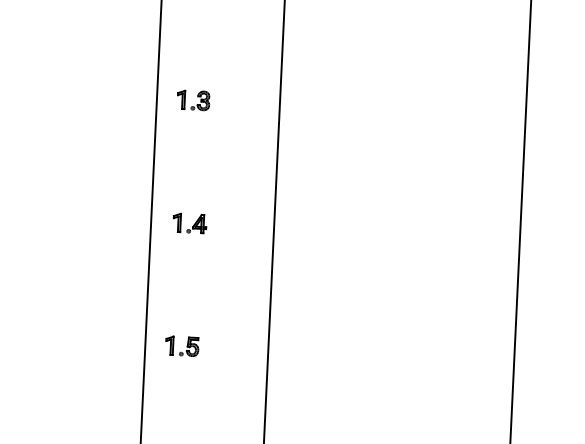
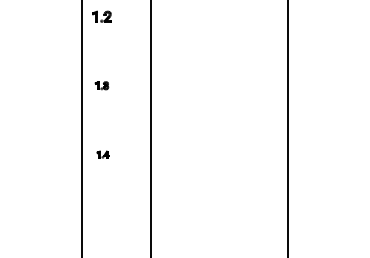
part: (192, 99) -> (101, 85), size x0.7
part: (188, 222) -> (102, 154), size x0.6
part: (182, 345) -> (102, 223), removed

